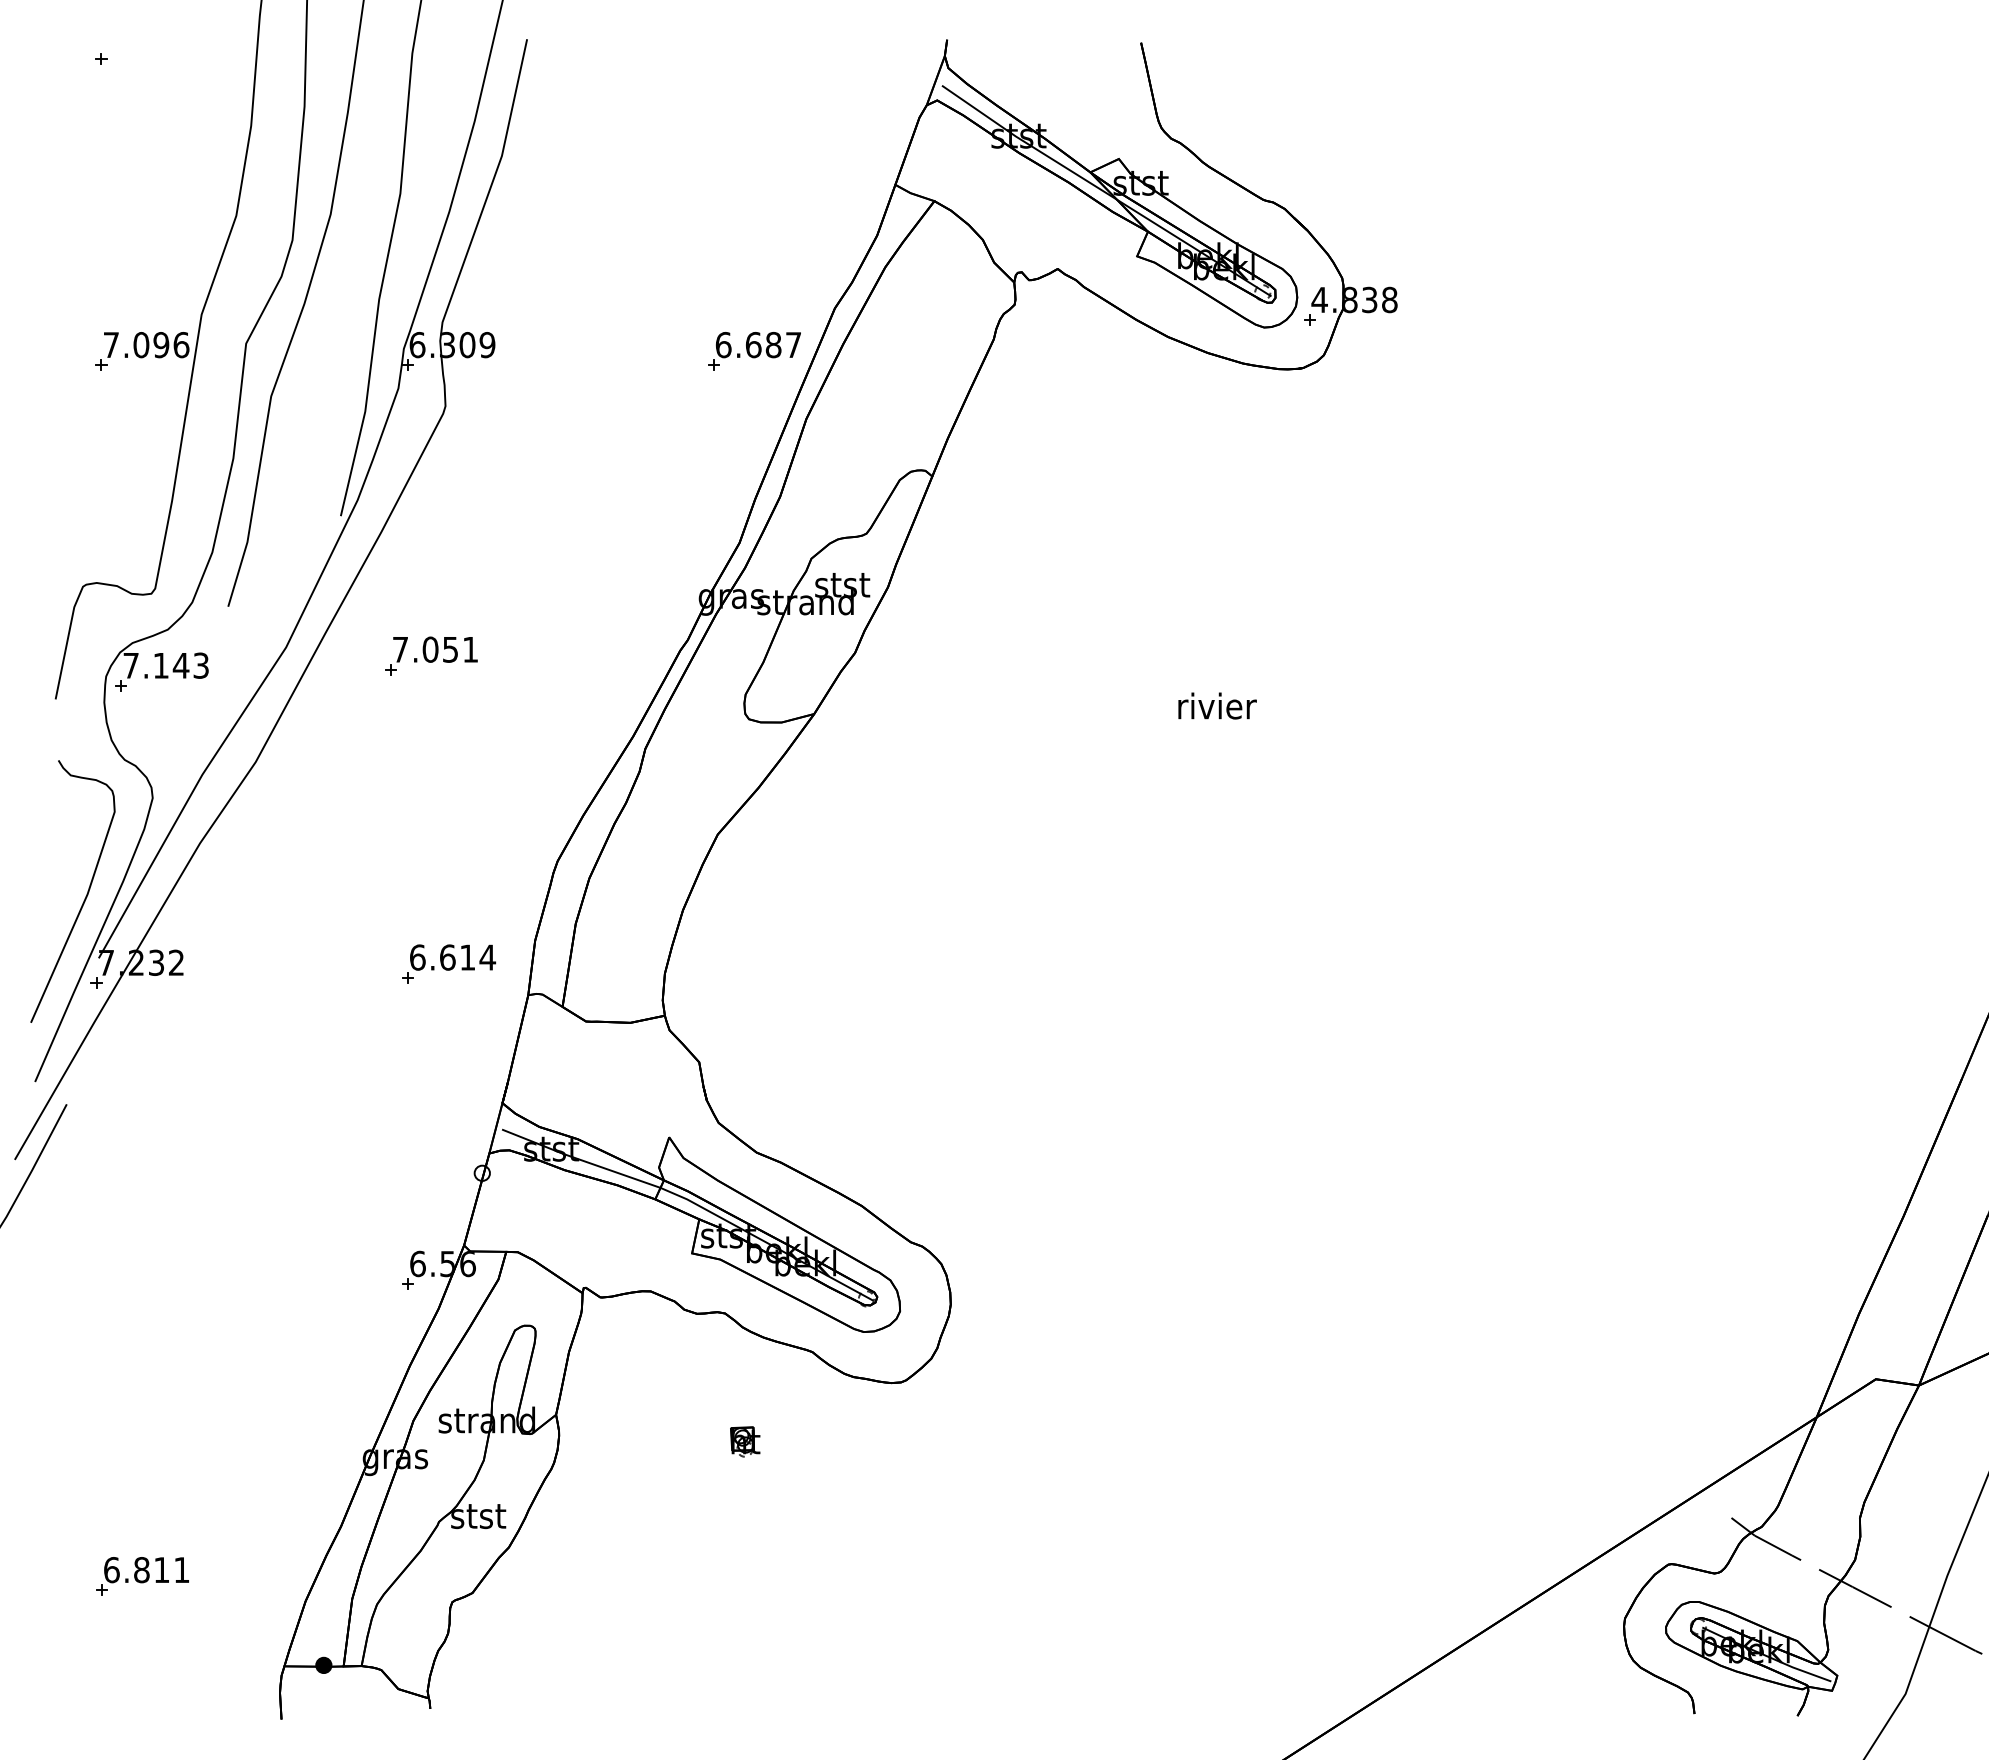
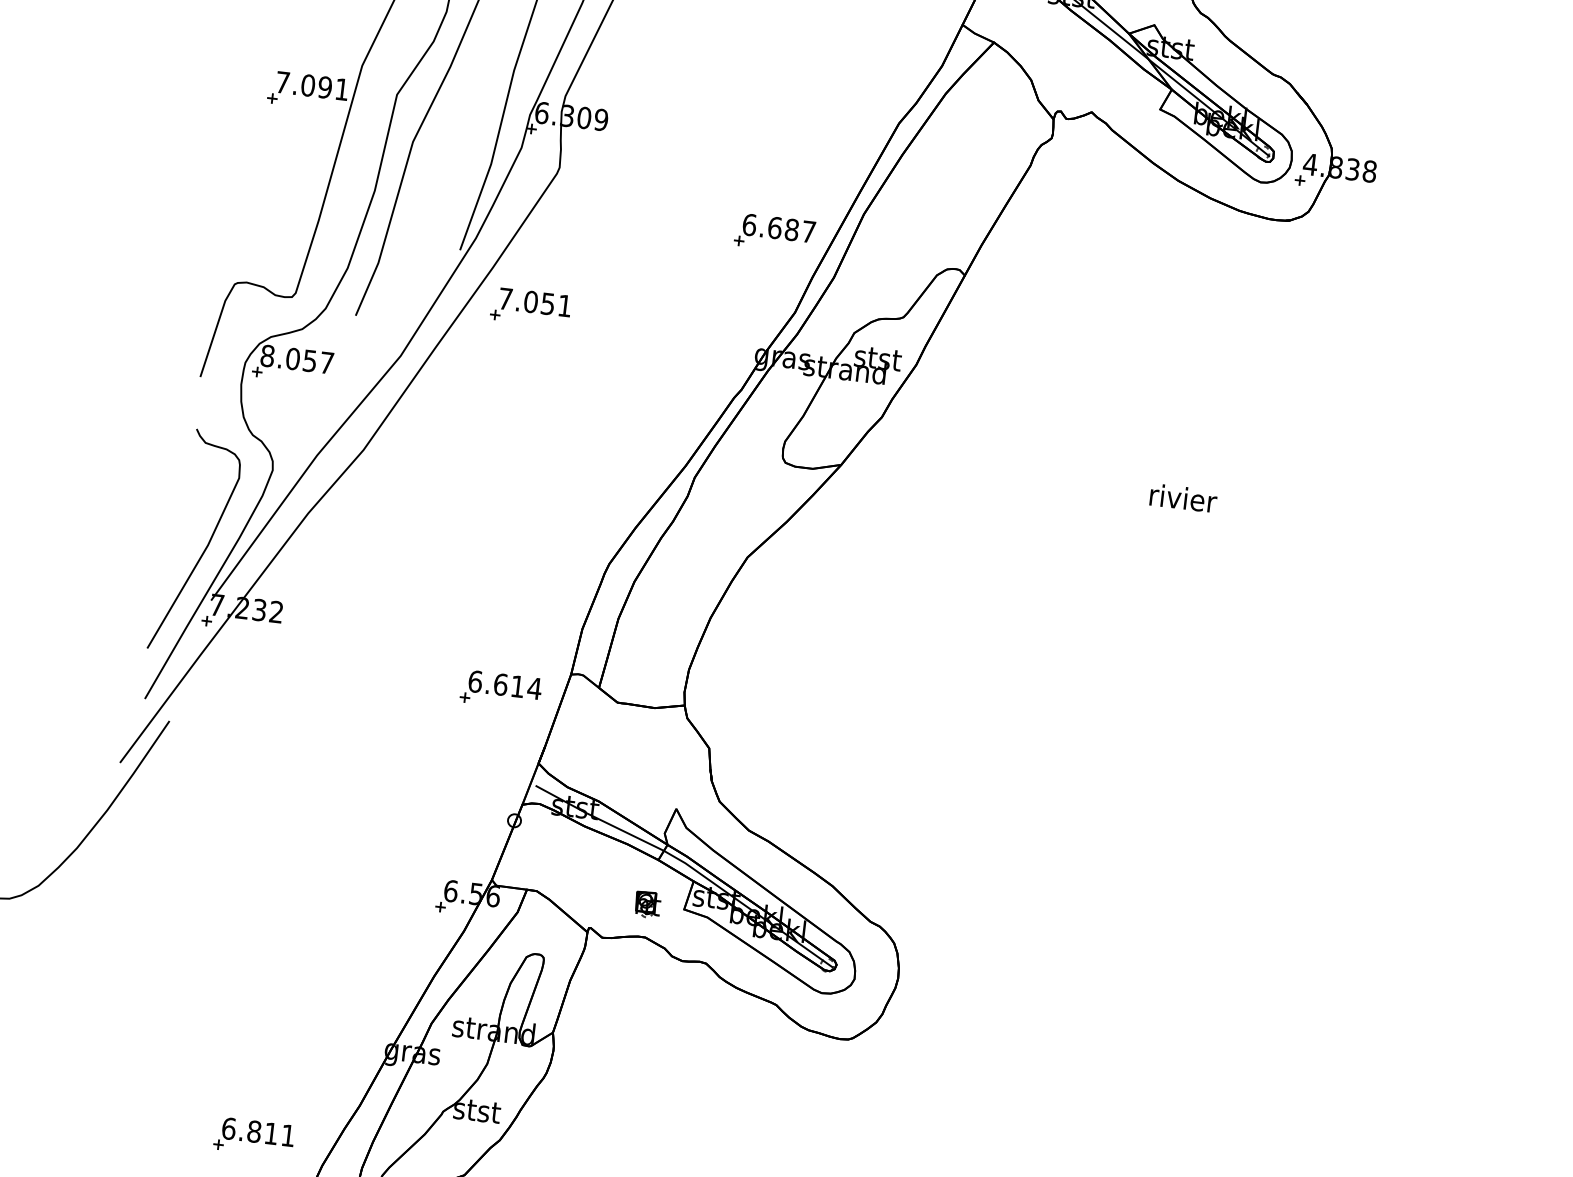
text: (181, 345) -> (342, 89), 7.096 -> 7.091
part: (754, 351) -> (775, 233), moved
part: (431, 655) -> (531, 306), moved
text: (165, 665) -> (296, 359), 7.143 -> 8.057
part: (449, 963) -> (501, 689), moved
part: (745, 1441) -> (648, 904), moved
part: (142, 1576) -> (254, 1137), moved

